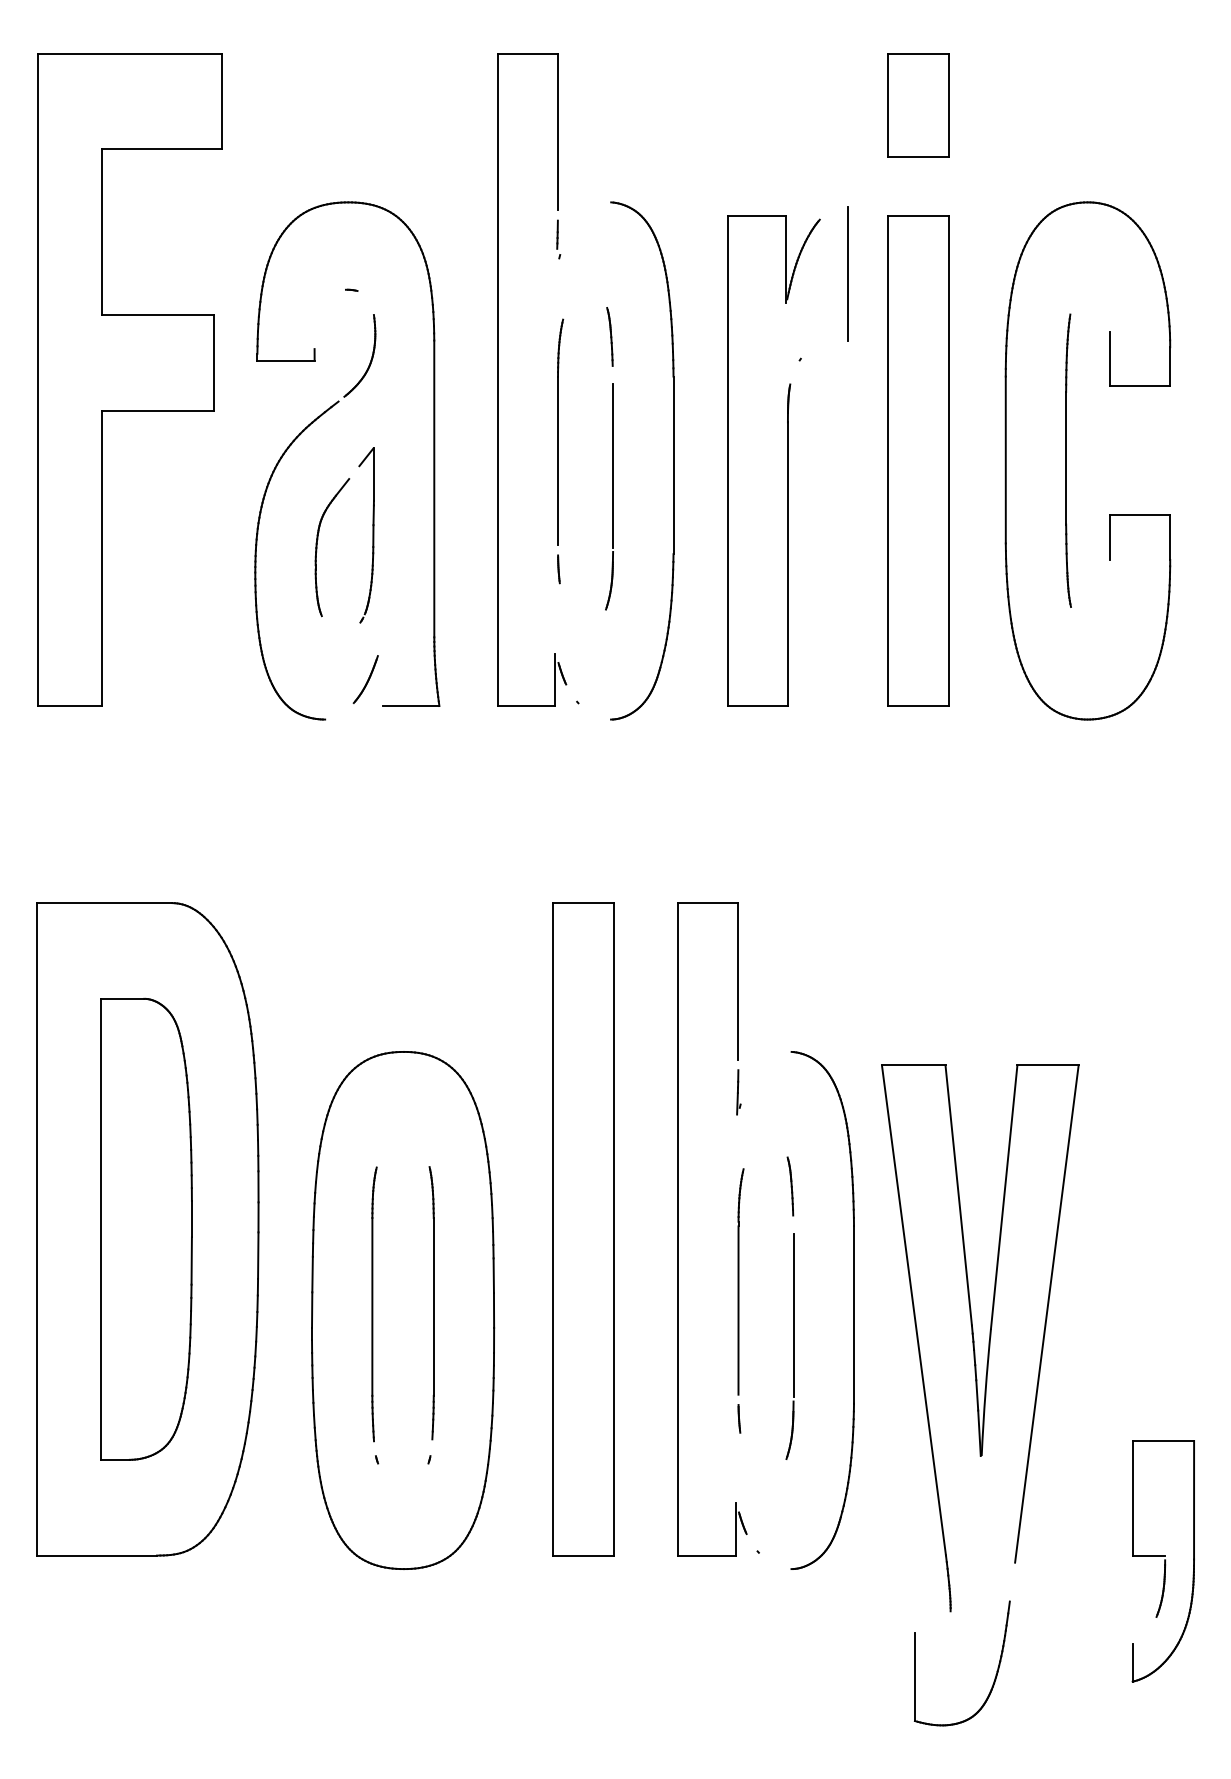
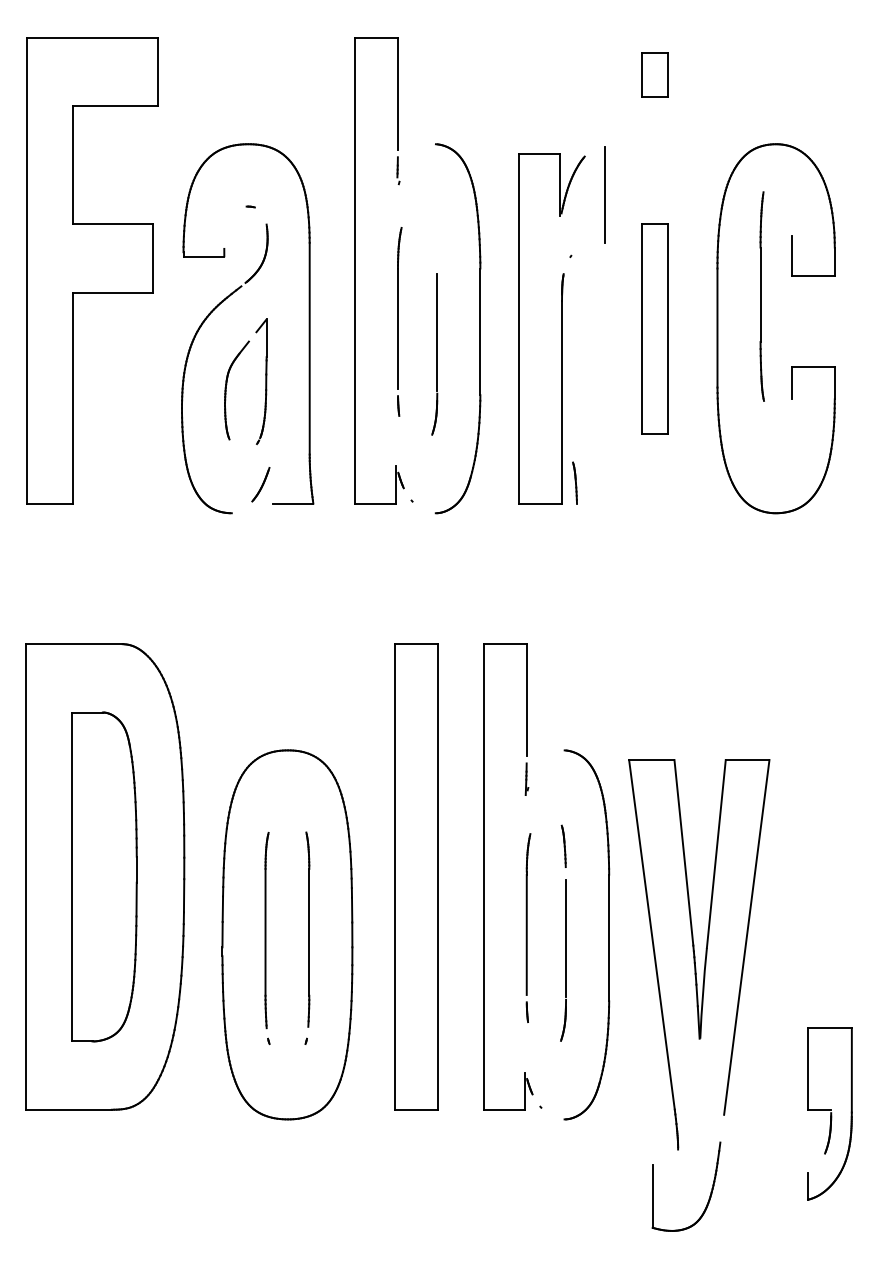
part: (918, 104) -> (655, 74), size x0.6
line: (610, 335) -> (575, 482), moved
part: (918, 460) -> (655, 328), size x0.6
part: (1067, 460) -> (761, 296), moved

